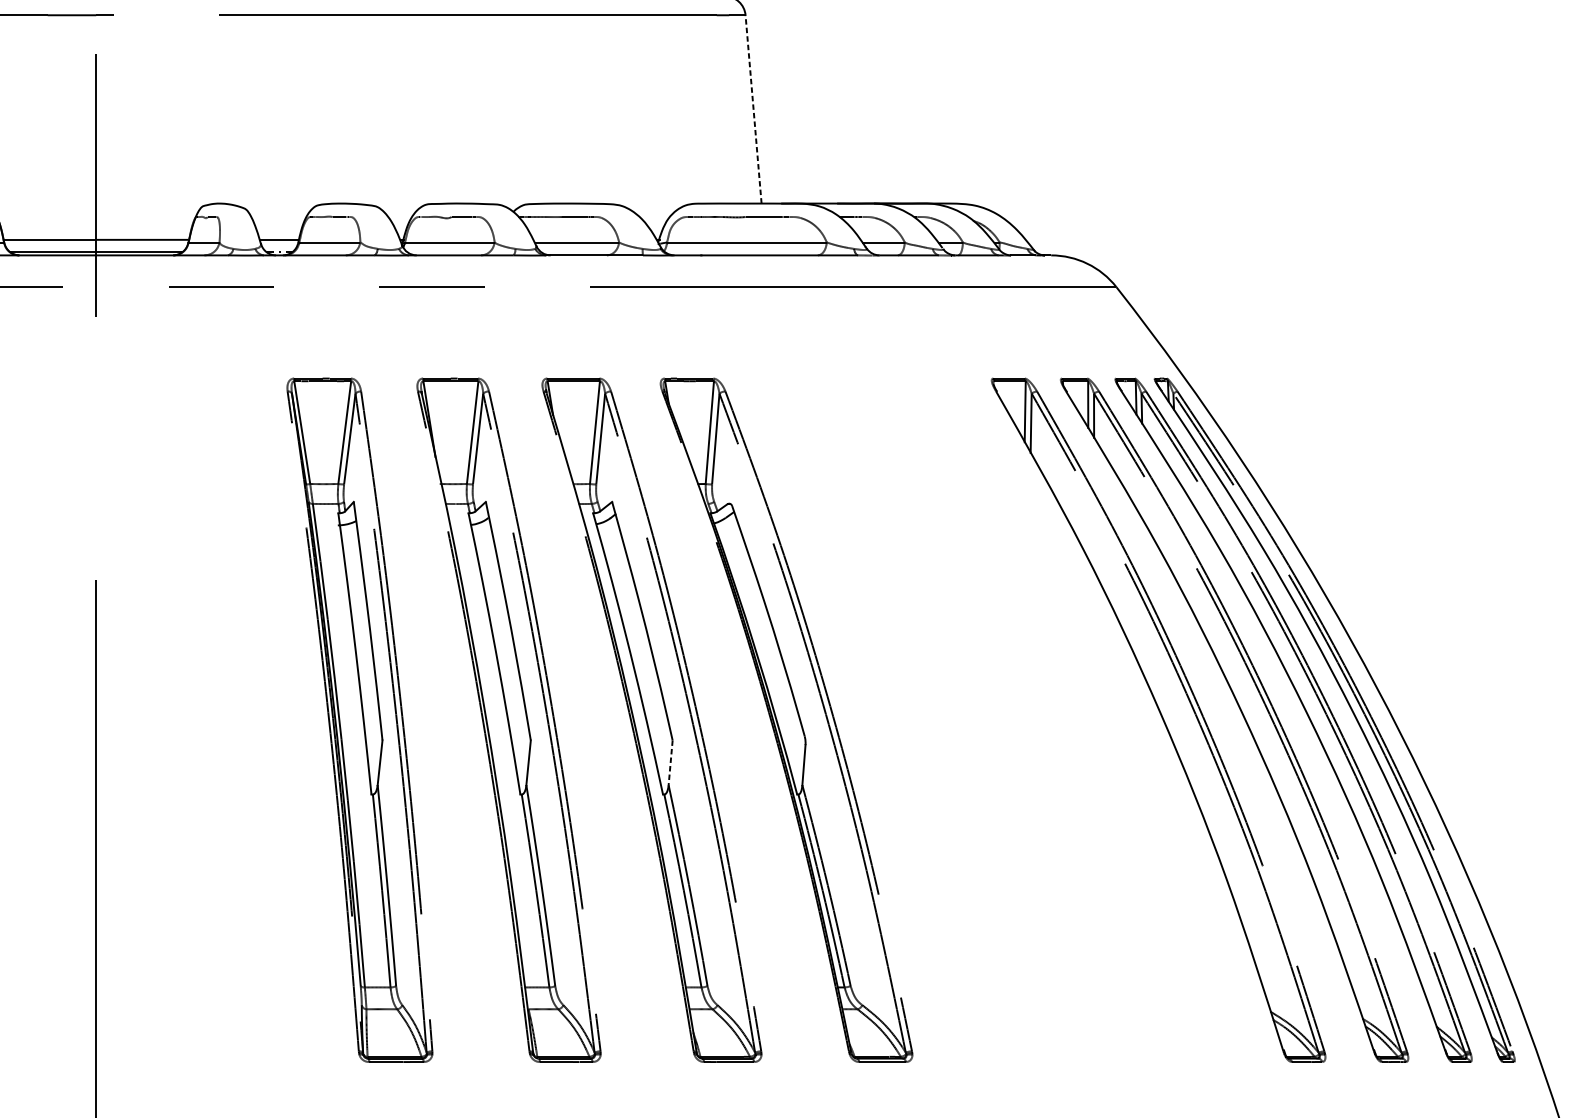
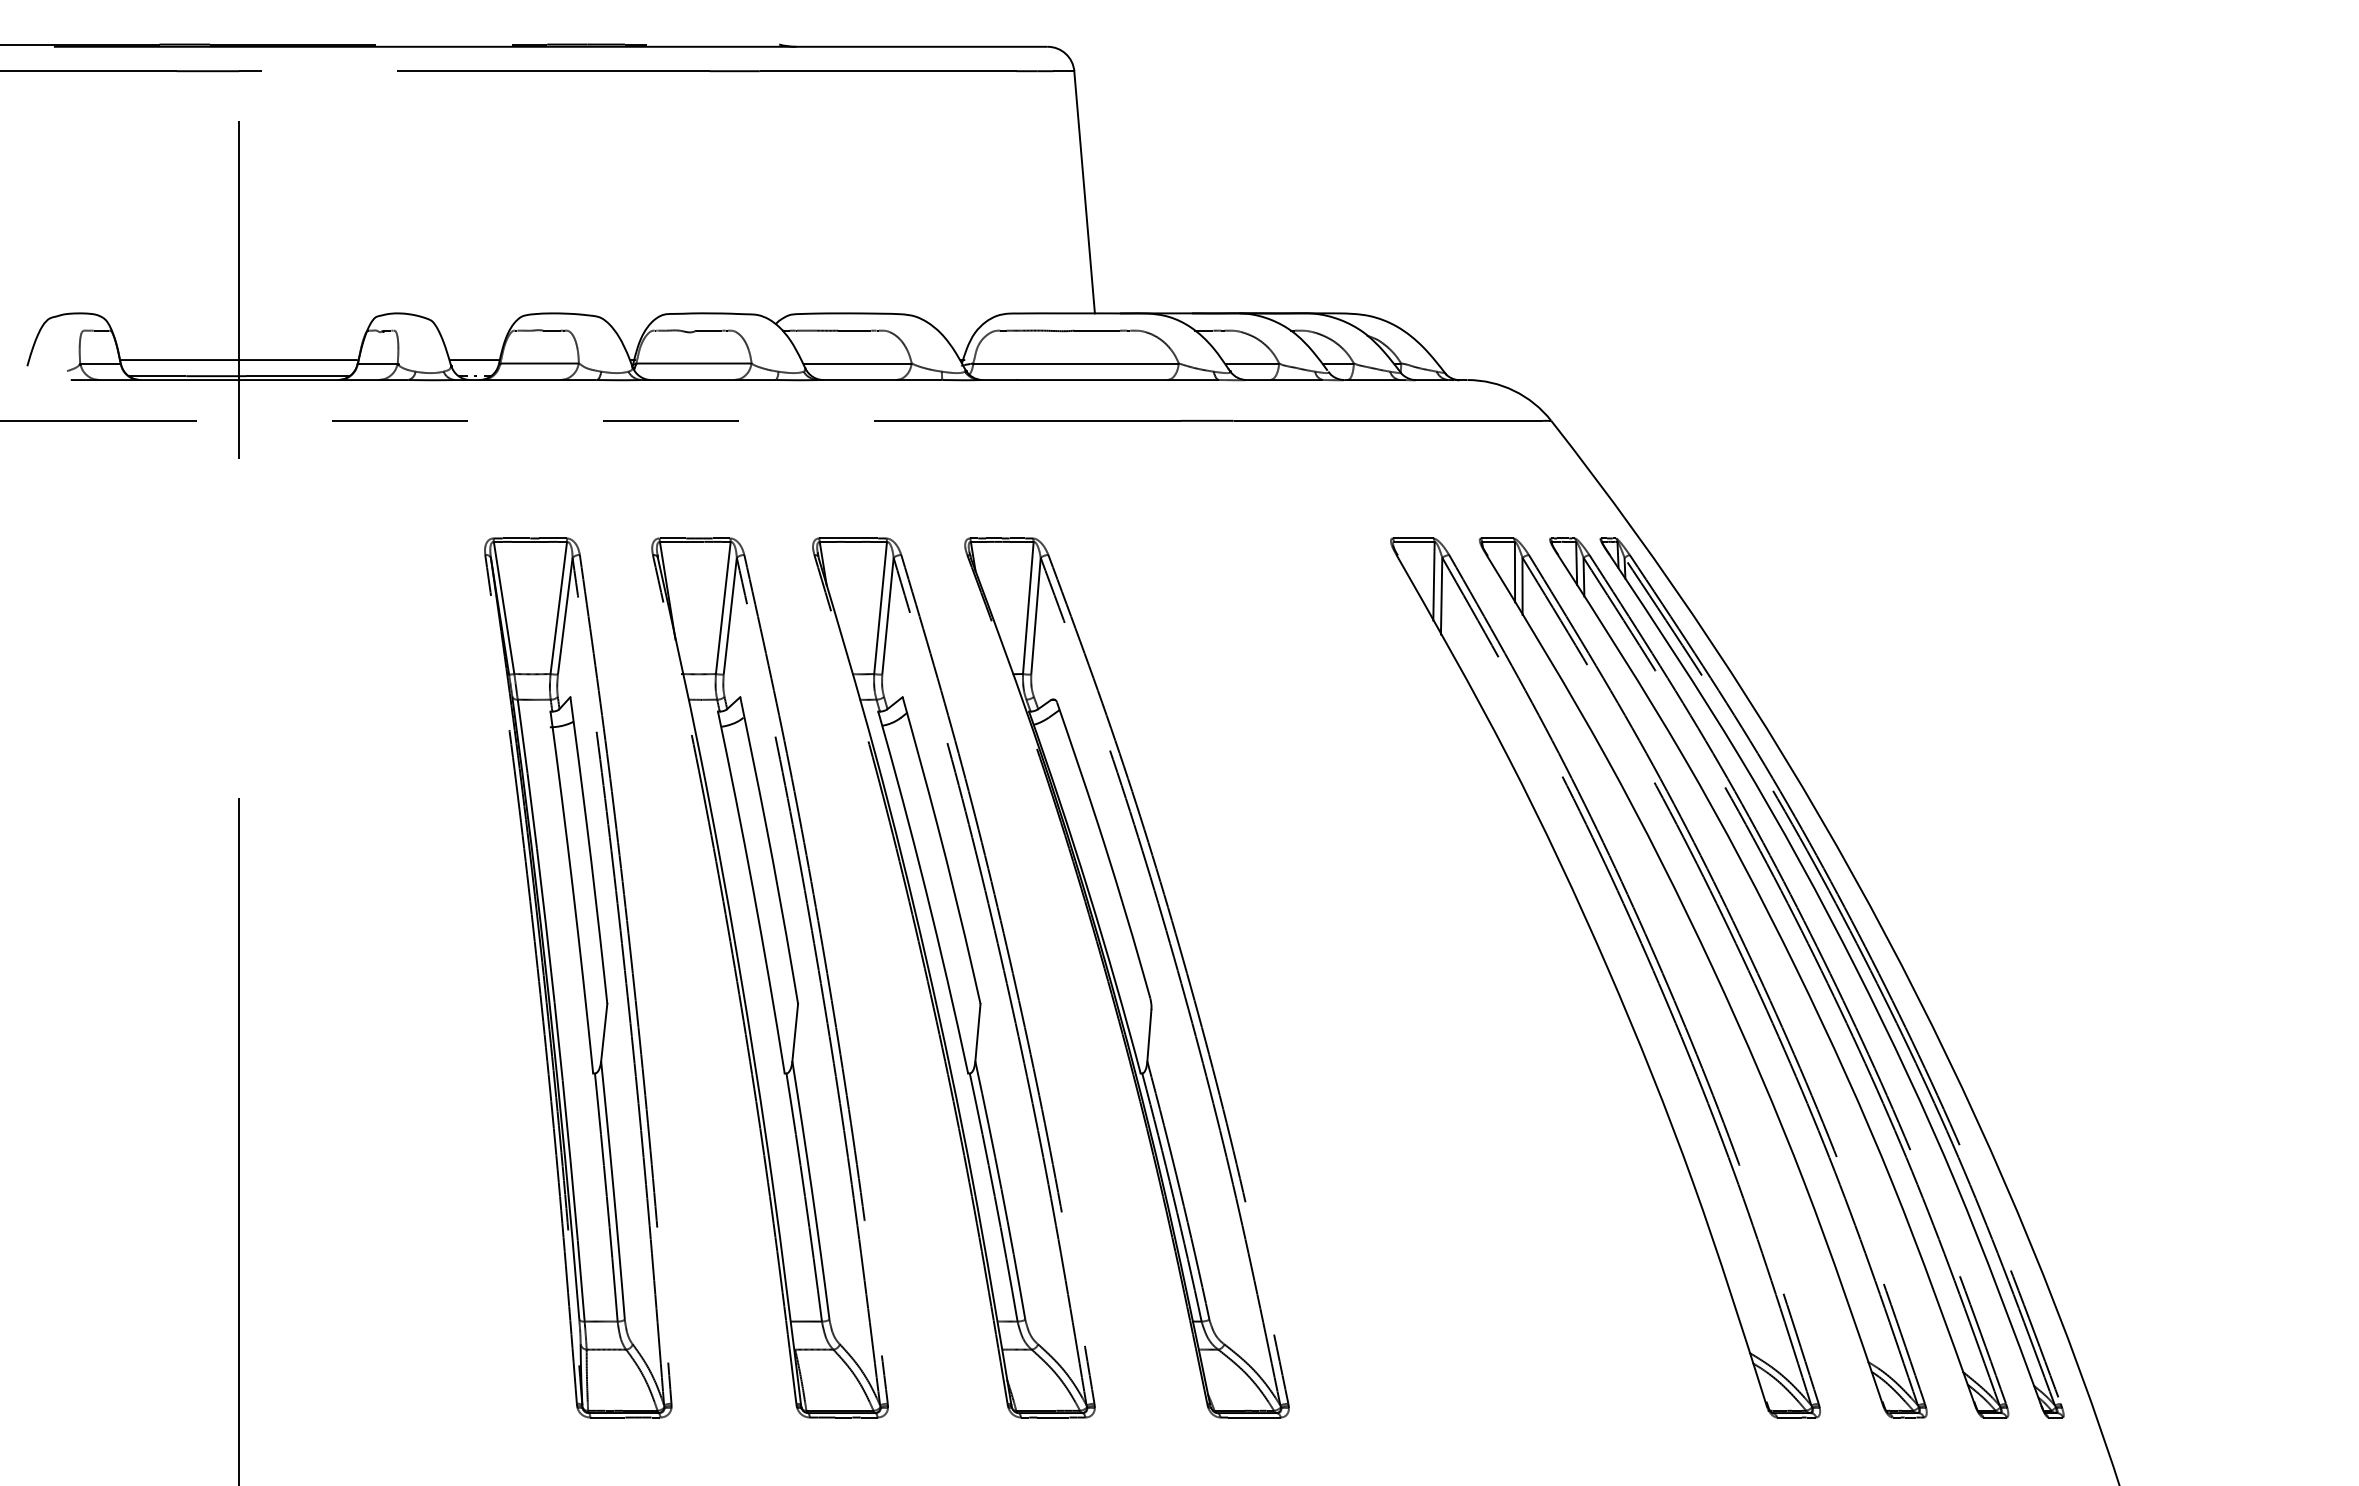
line: (753, 109) -> (1084, 192), dashed -> solid
line: (670, 762) -> (977, 1032), dashed -> solid

